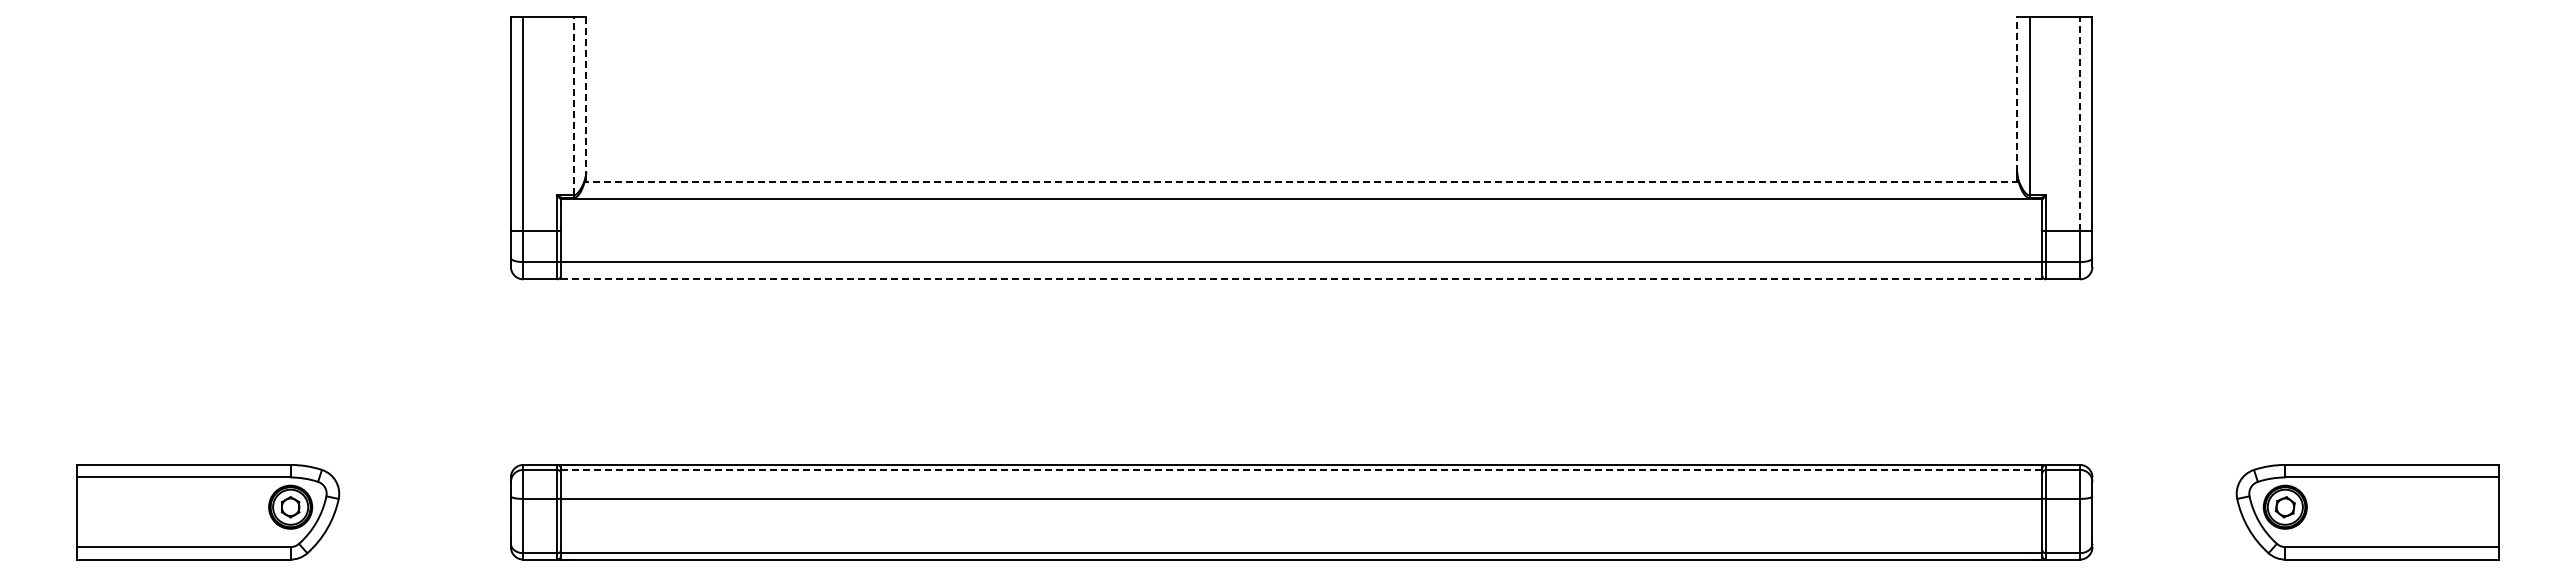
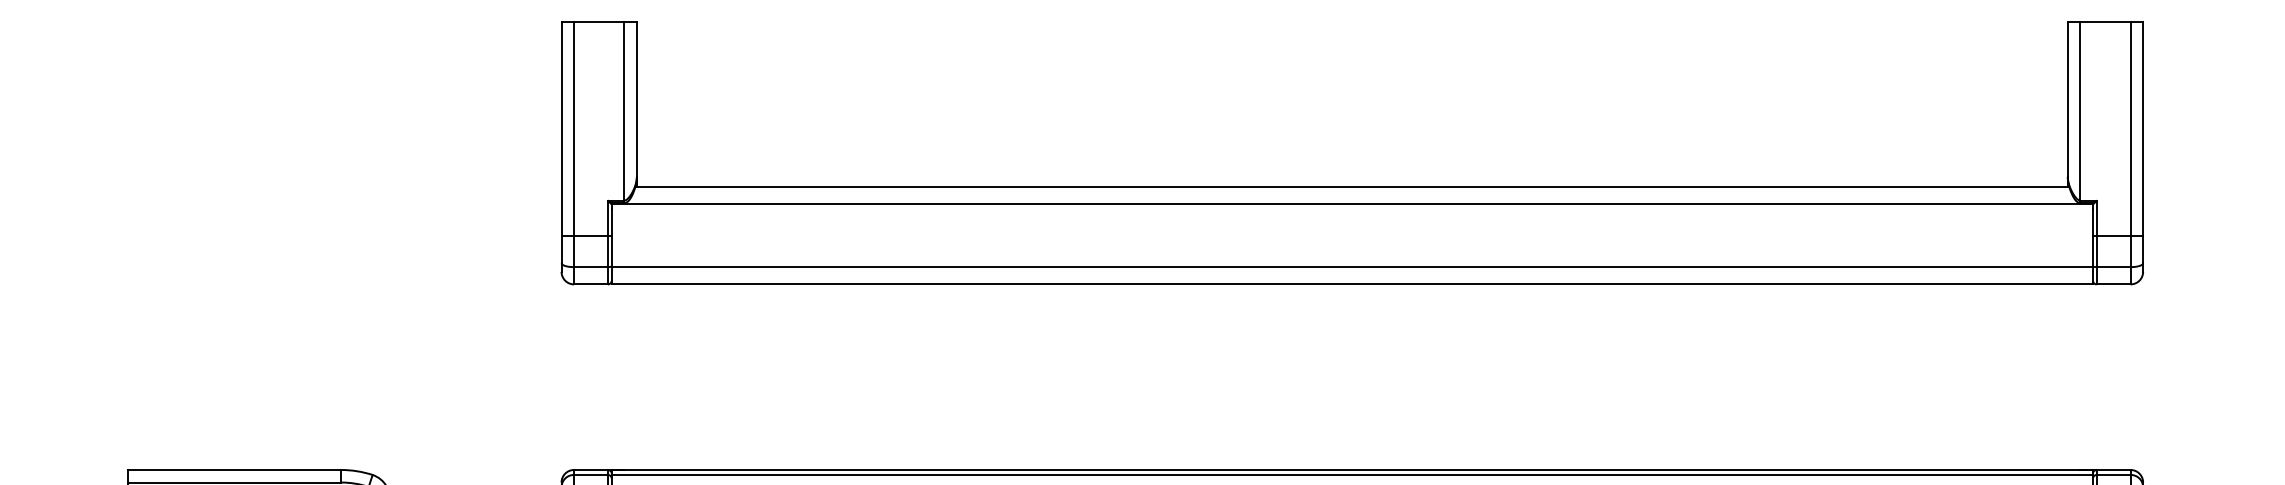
line: (2017, 94) -> (2068, 99), dashed -> solid
line: (586, 95) -> (637, 100), dashed -> solid
line: (573, 105) -> (624, 110), dashed -> solid
line: (2079, 124) -> (2130, 129), dashed -> solid
line: (1301, 182) -> (1352, 187), dashed -> solid
line: (1301, 279) -> (1352, 284), dashed -> solid
line: (1301, 469) -> (1352, 474), dashed -> solid

